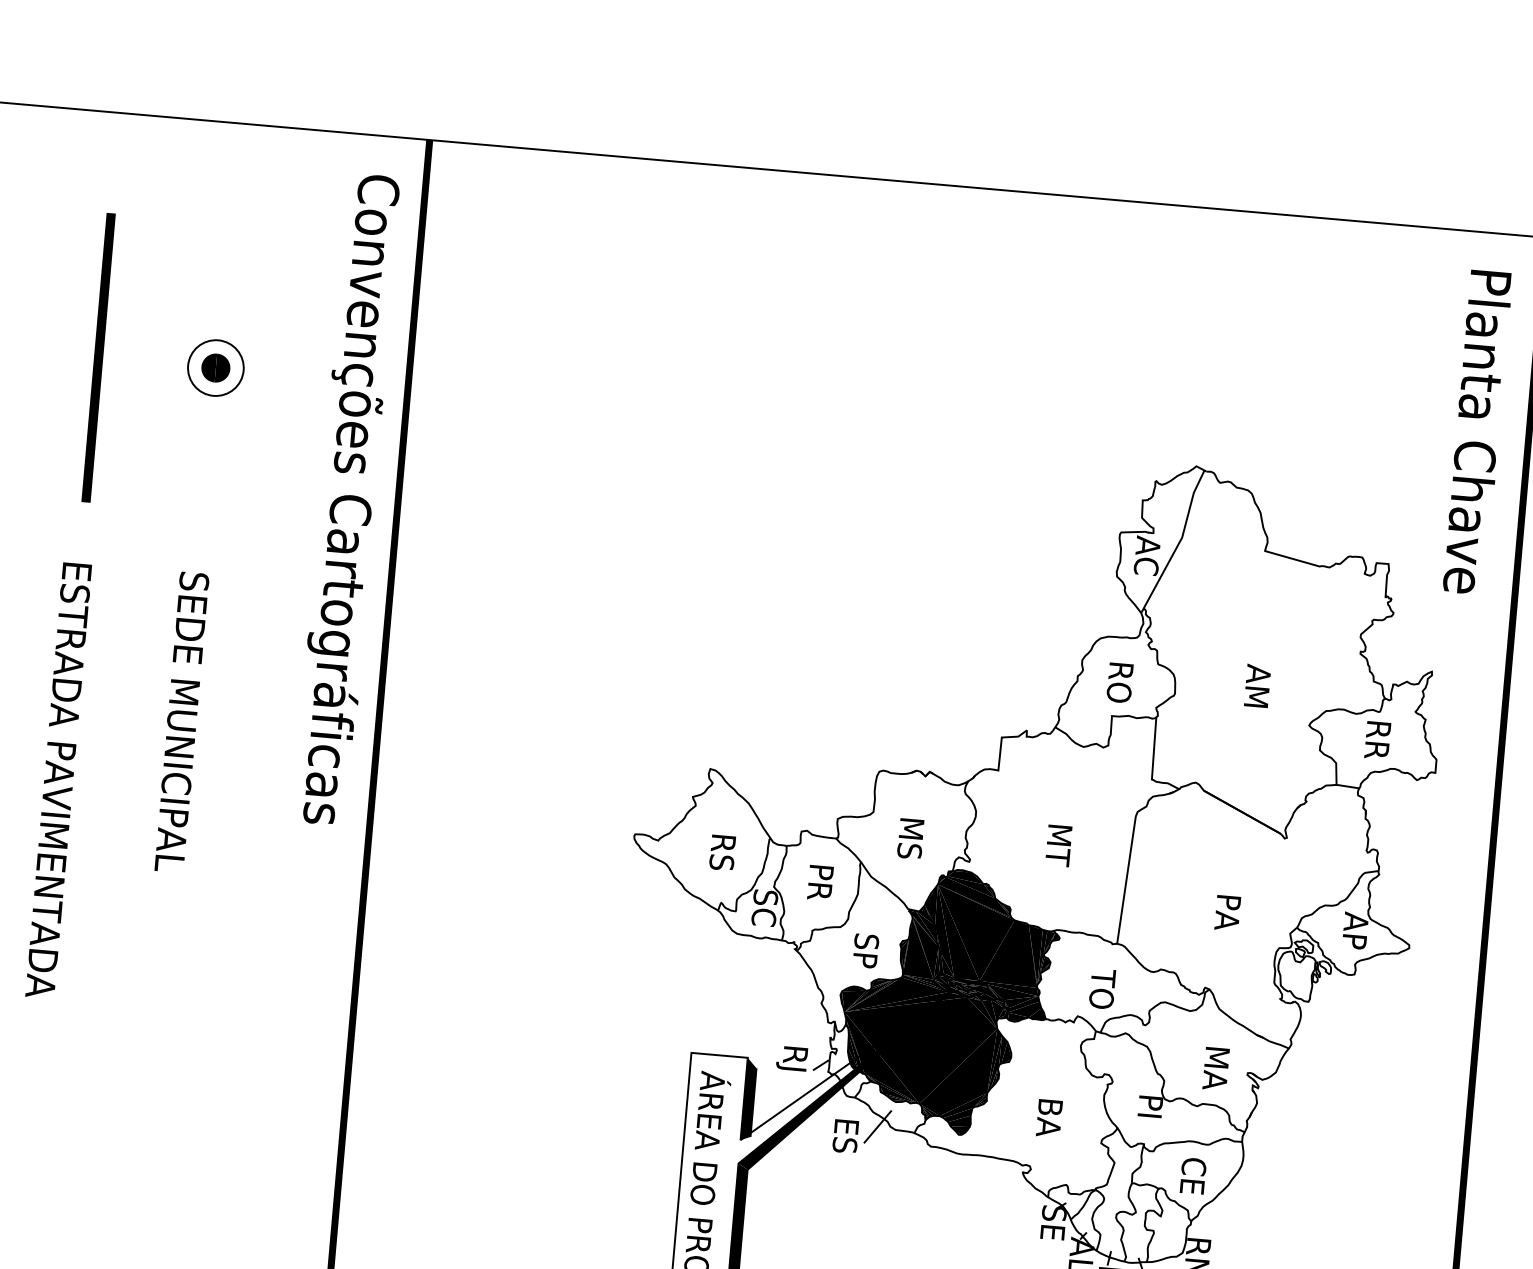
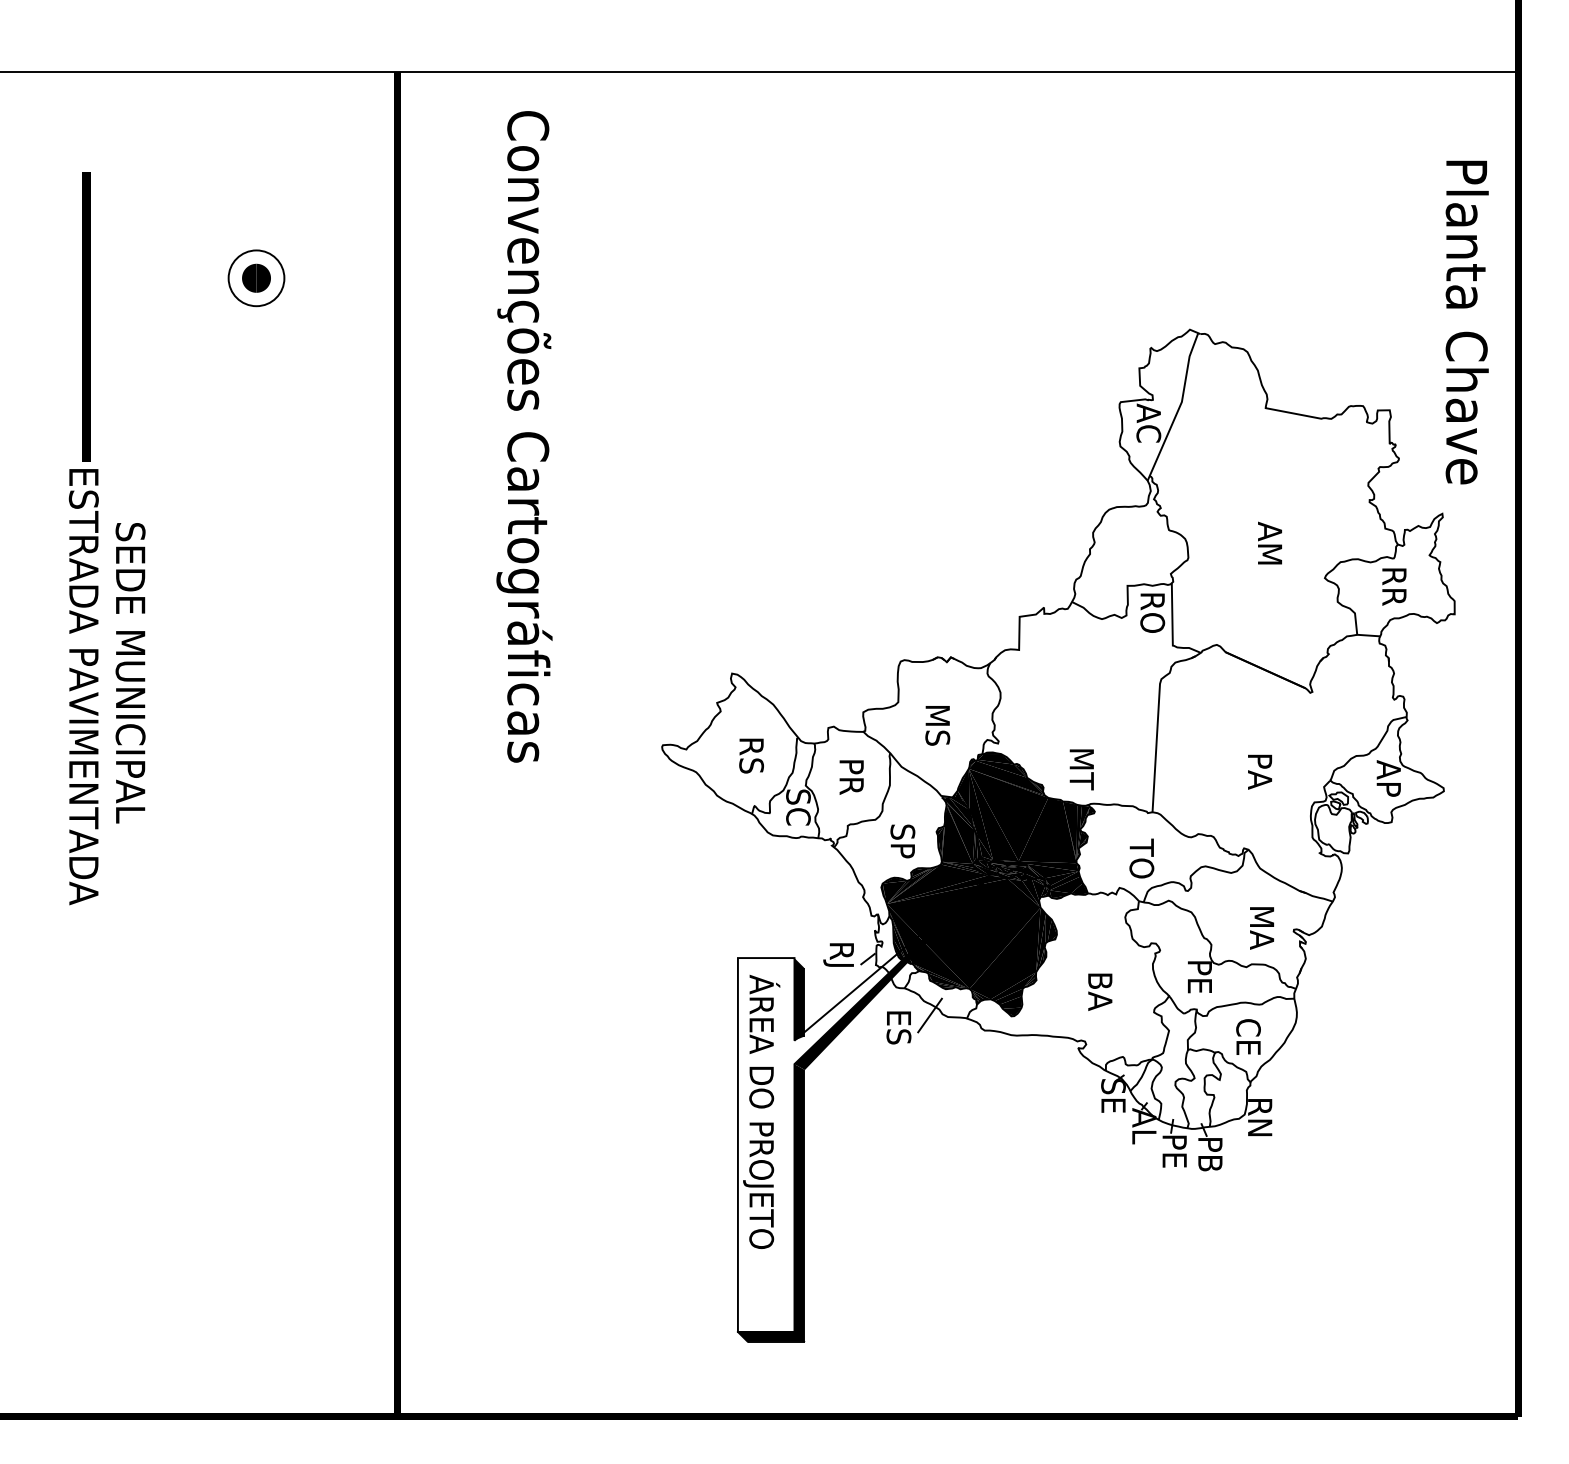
part: (215, 368) -> (256, 278), moved
text: (1477, 432) -> (1466, 322), moved
text: (347, 499) -> (524, 436), moved
text: (1119, 682) -> (1152, 612), moved
text: (181, 722) -> (130, 673), moved
text: (58, 781) -> (83, 687), moved
text: (1058, 845) -> (1081, 769), moved
text: (1148, 1122) -> (1199, 987), PI -> PE

